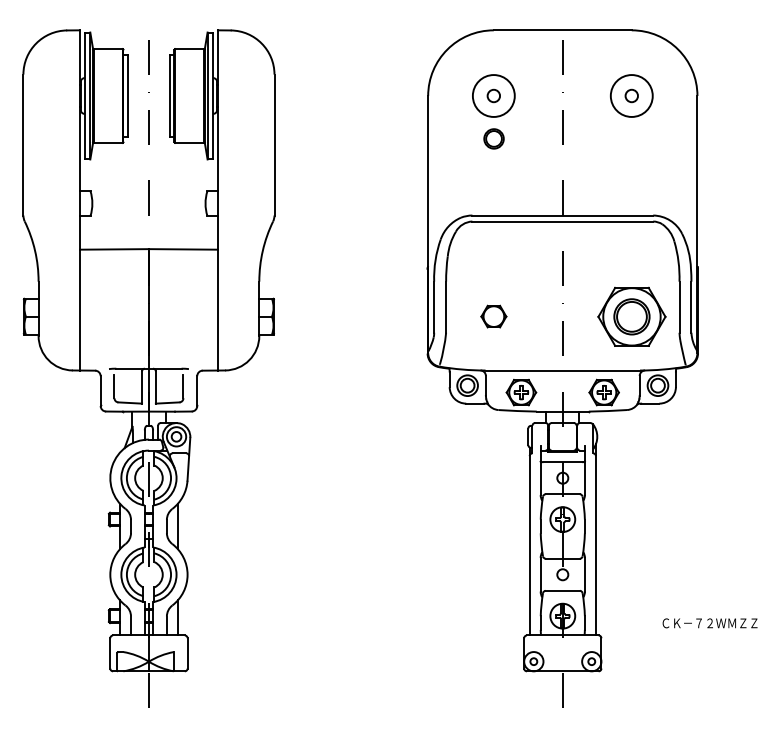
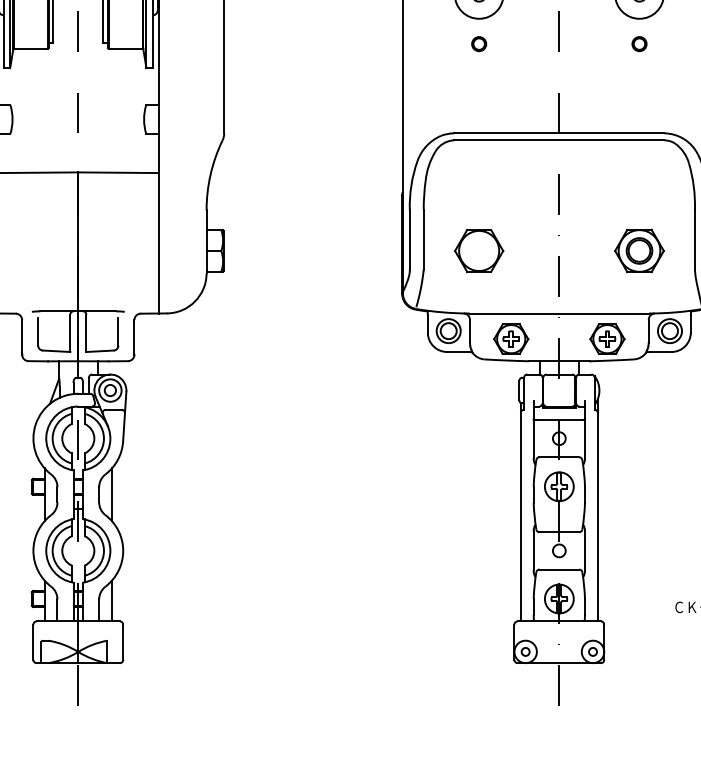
part: (493, 138) -> (478, 43), size x0.62
circle: (631, 138) -> (639, 43), added
part: (493, 316) -> (478, 250), size x1.67
part: (631, 316) -> (639, 250), size x0.62

